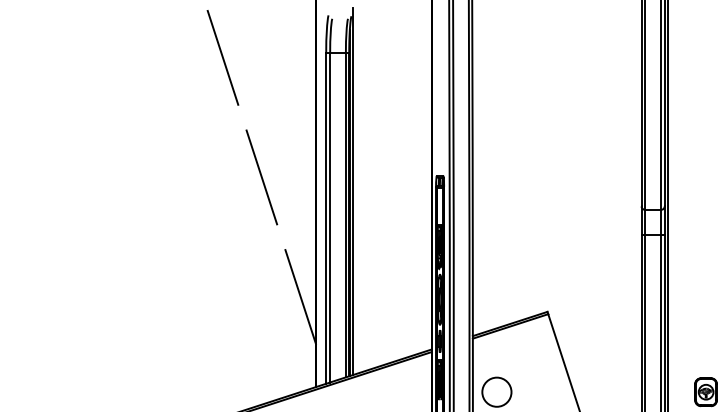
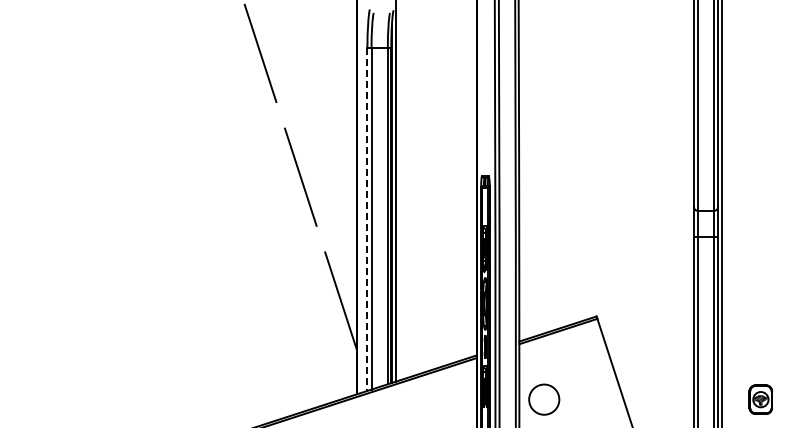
line: (326, 219) -> (367, 220), solid -> dashed

